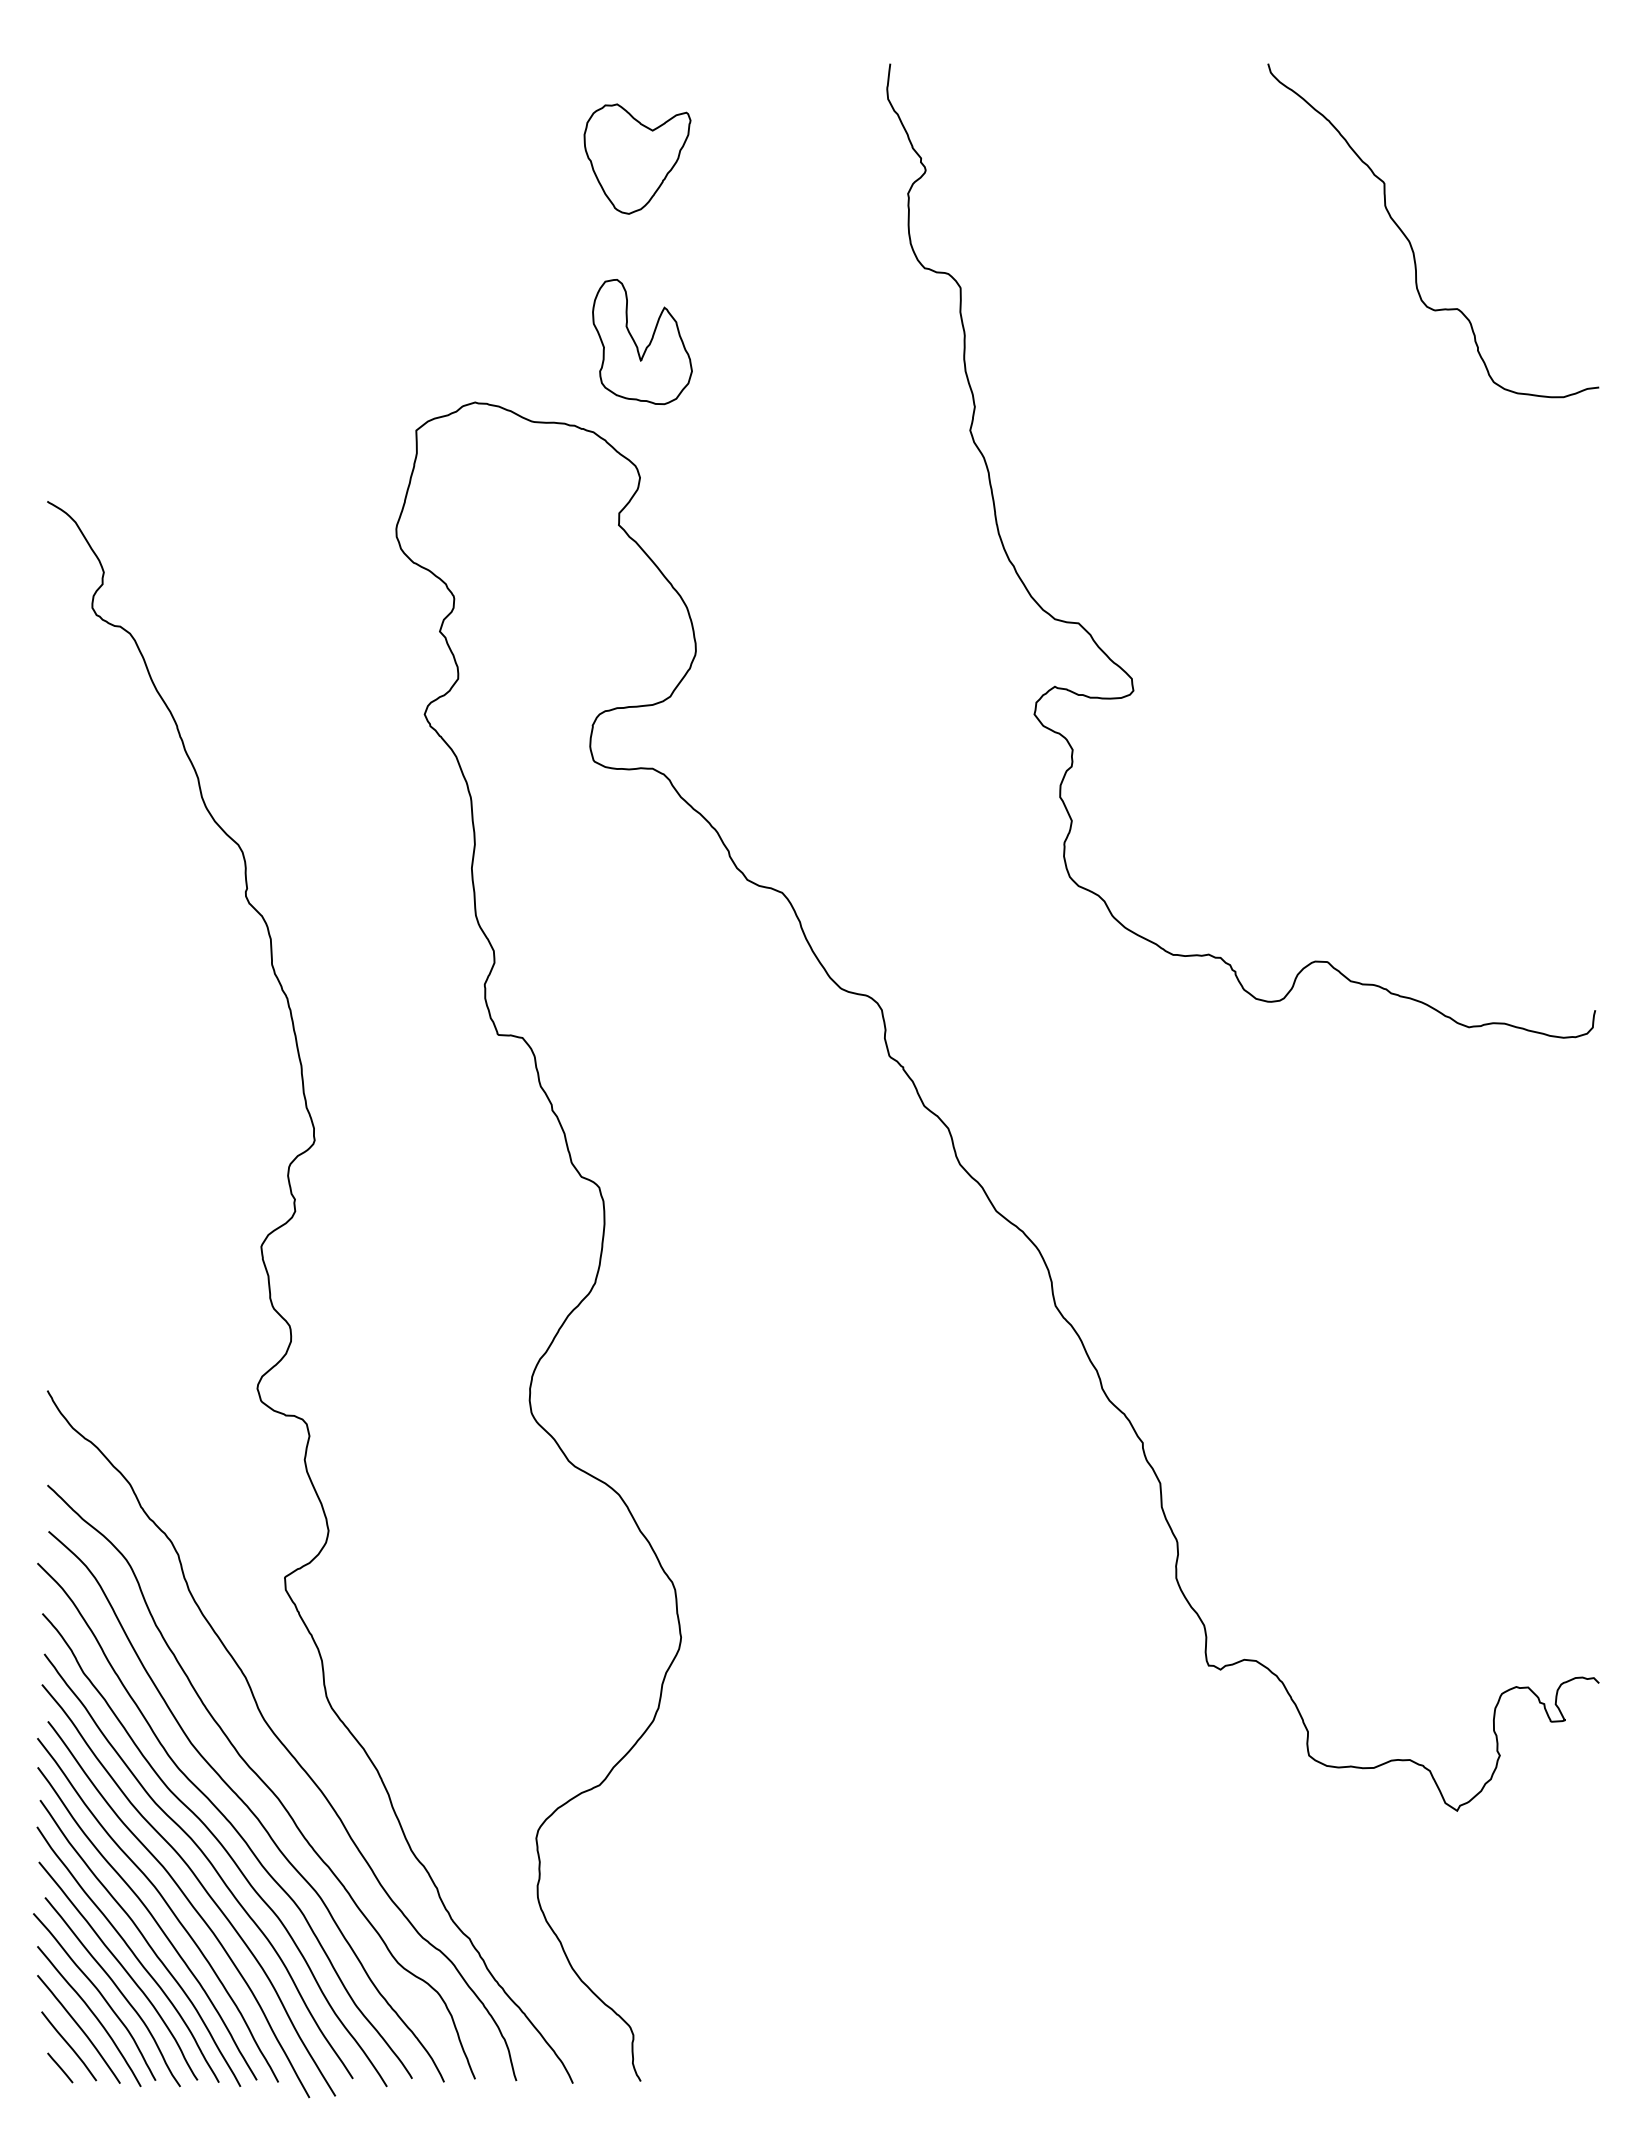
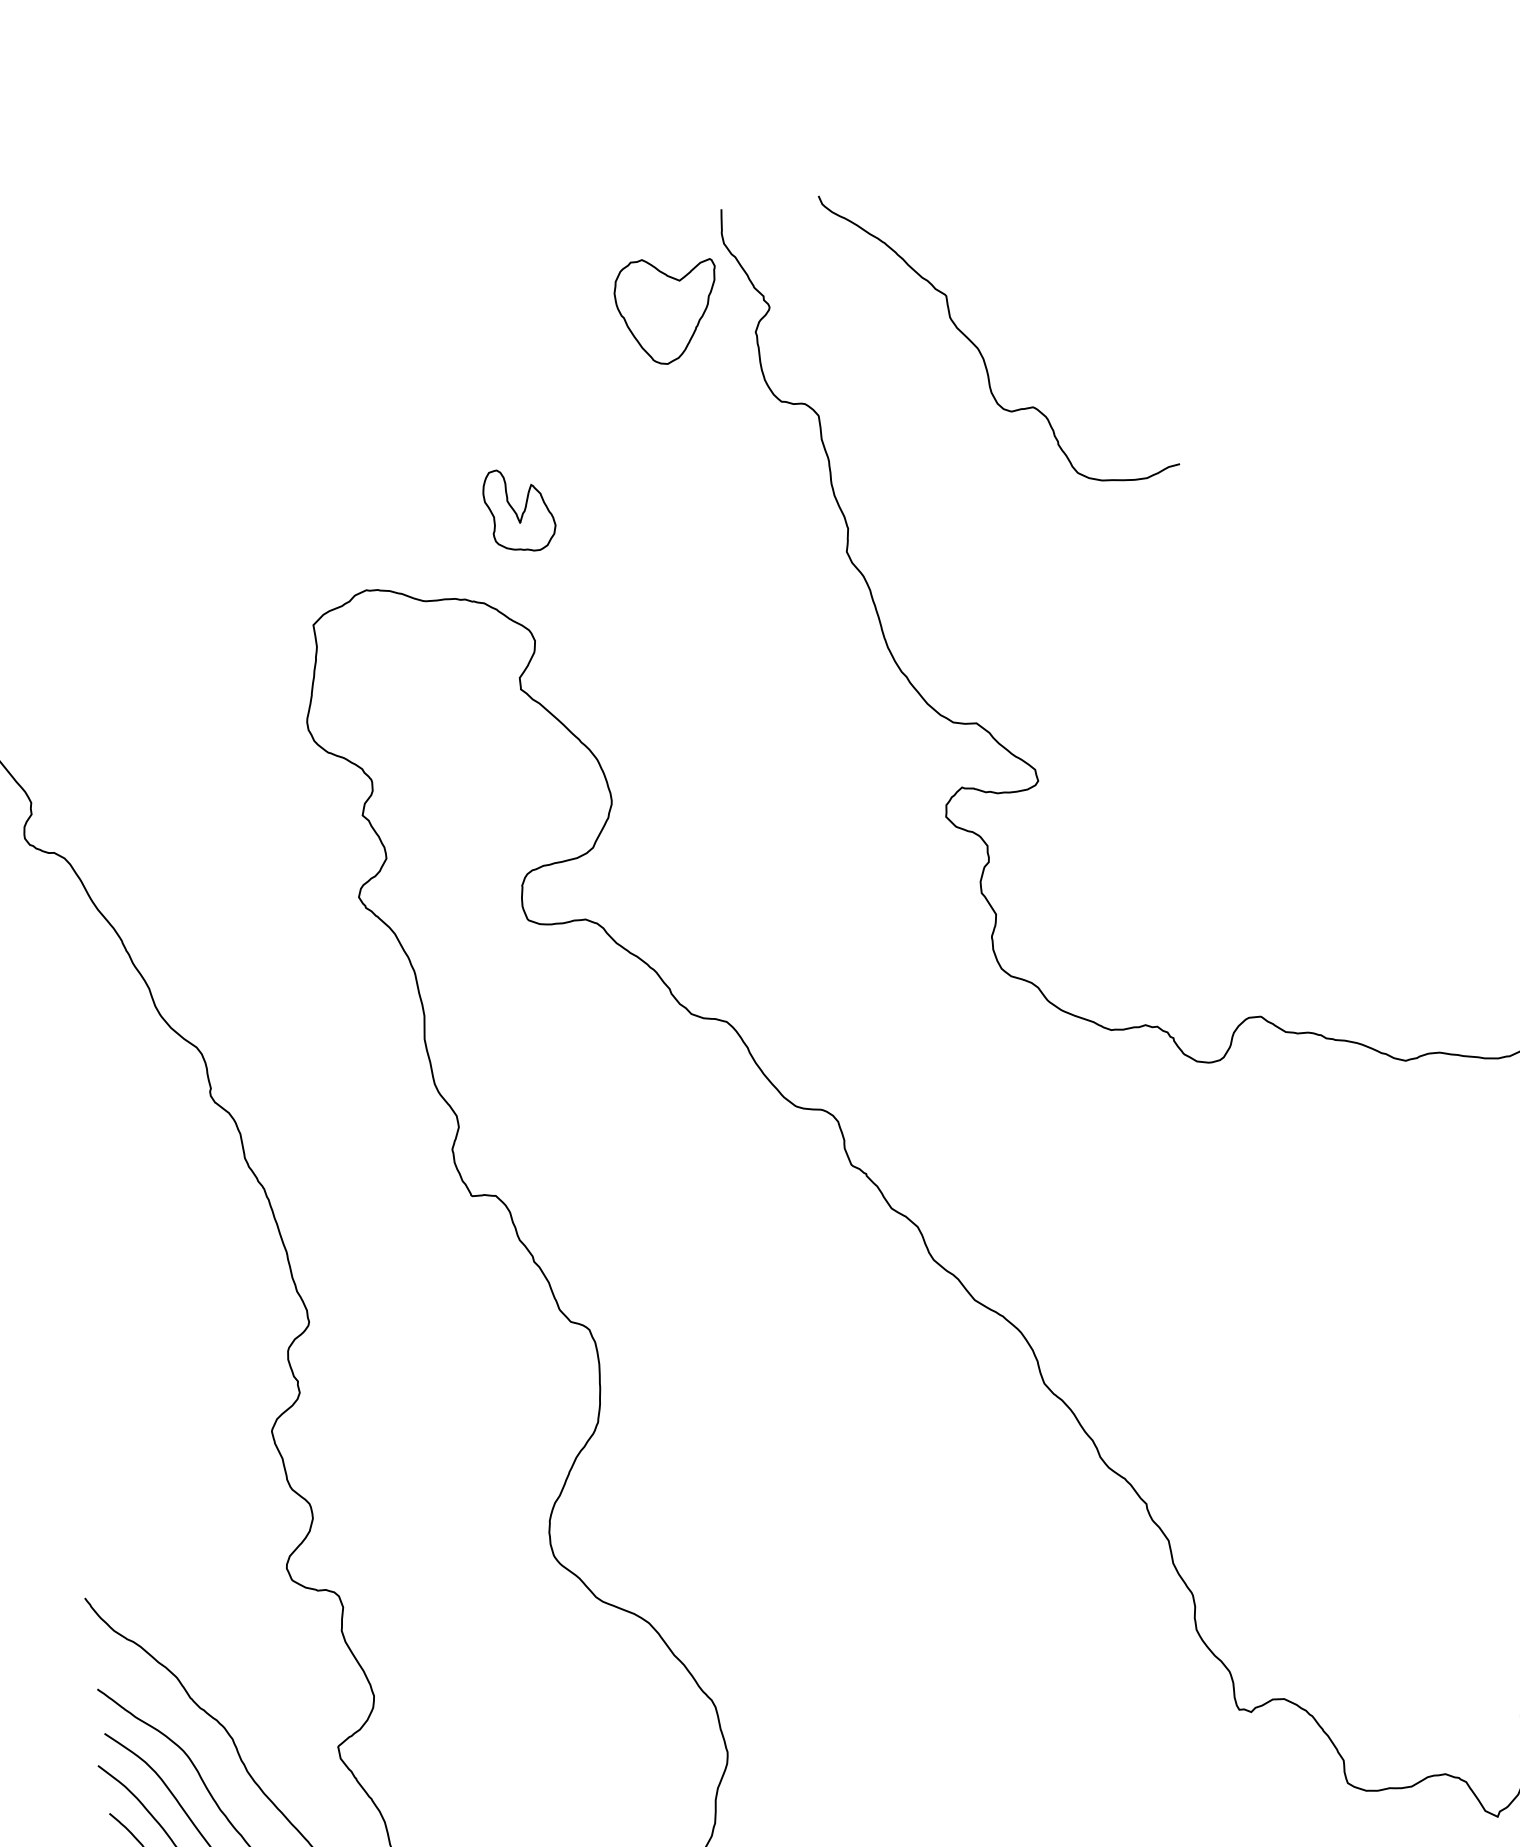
part: (637, 158) -> (668, 309), moved
curve: (1410, 241) -> (979, 348), moved
part: (642, 342) -> (519, 510), size x0.7

